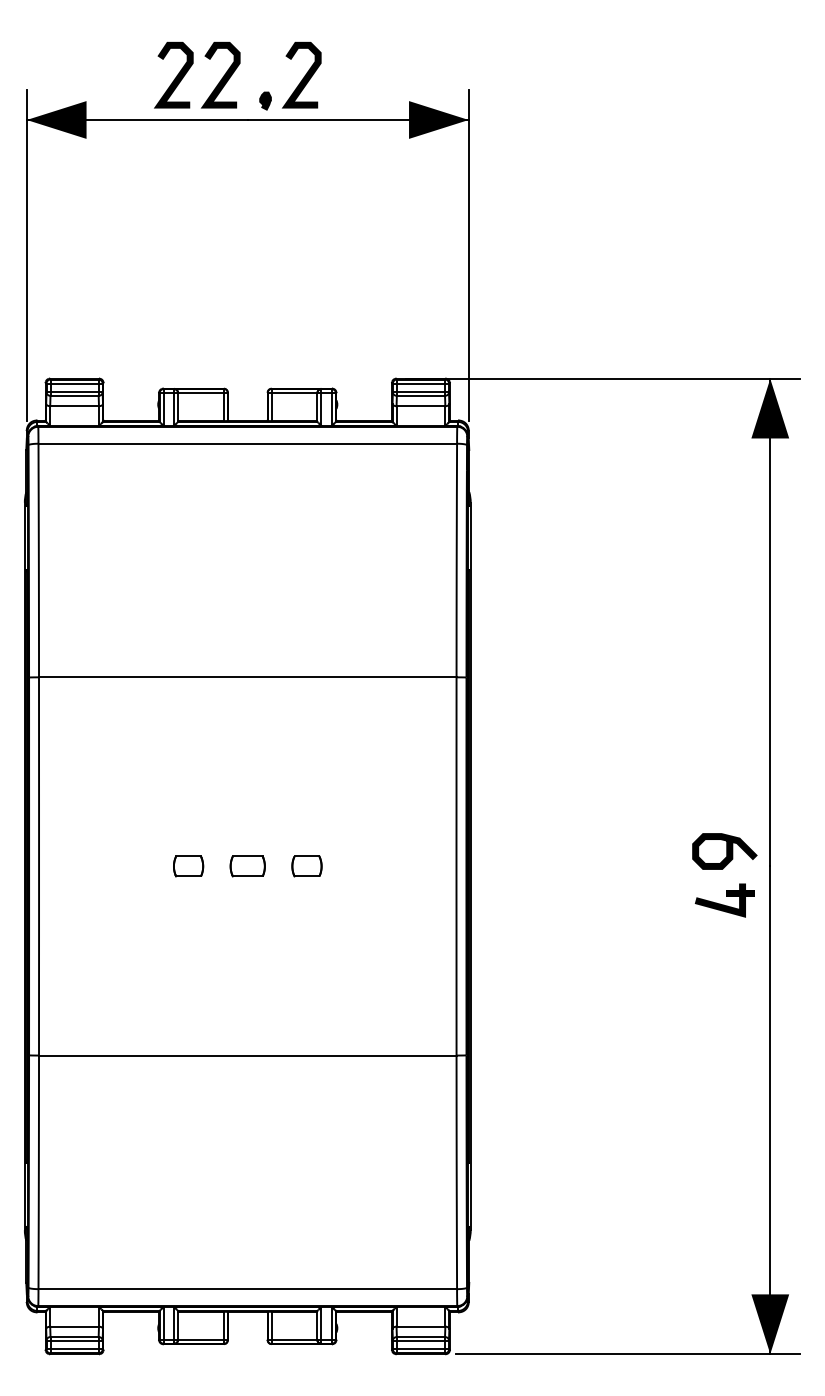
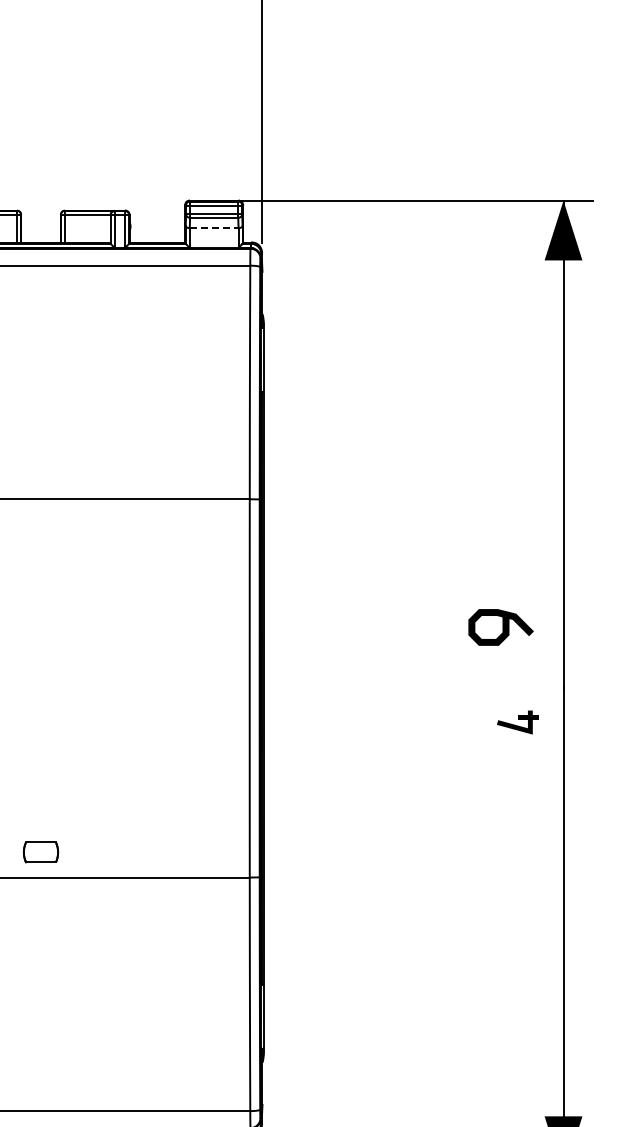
line: (421, 406) -> (214, 228), solid -> dashed
curve: (726, 851) -> (502, 627), moved
part: (247, 866) -> (40, 852), moved
part: (306, 866) -> (99, 688), removed
part: (724, 900) -> (517, 722), size x0.7

